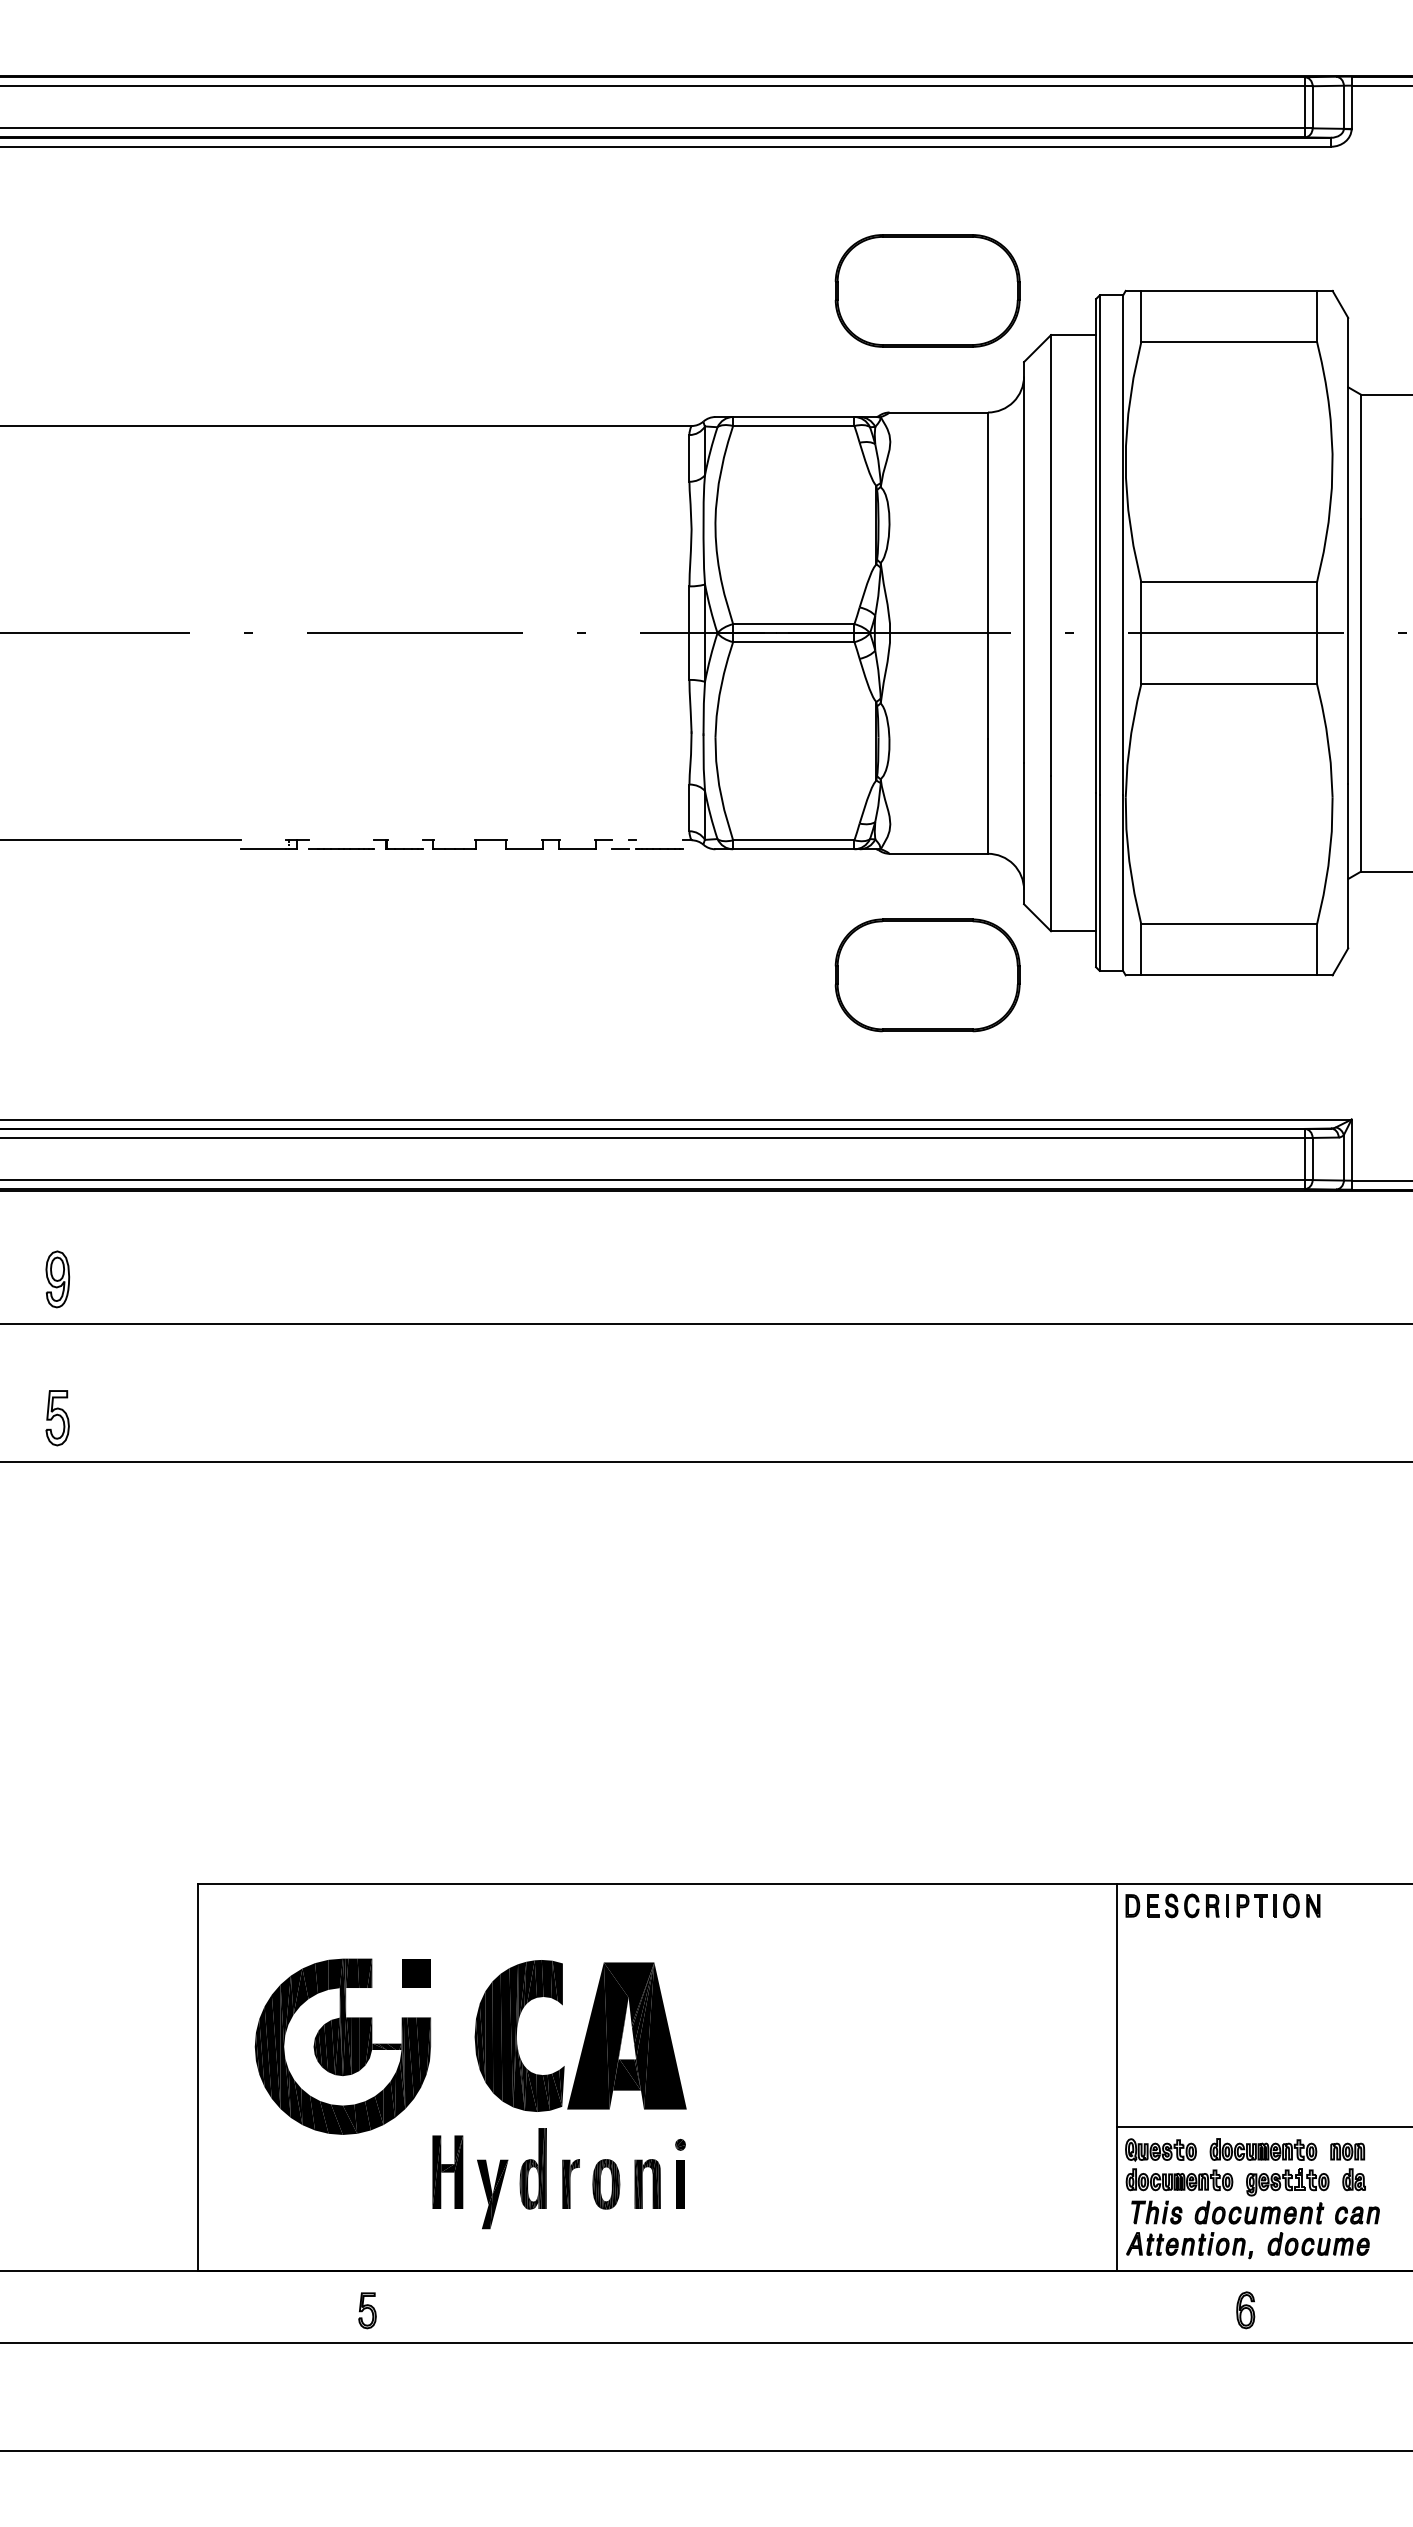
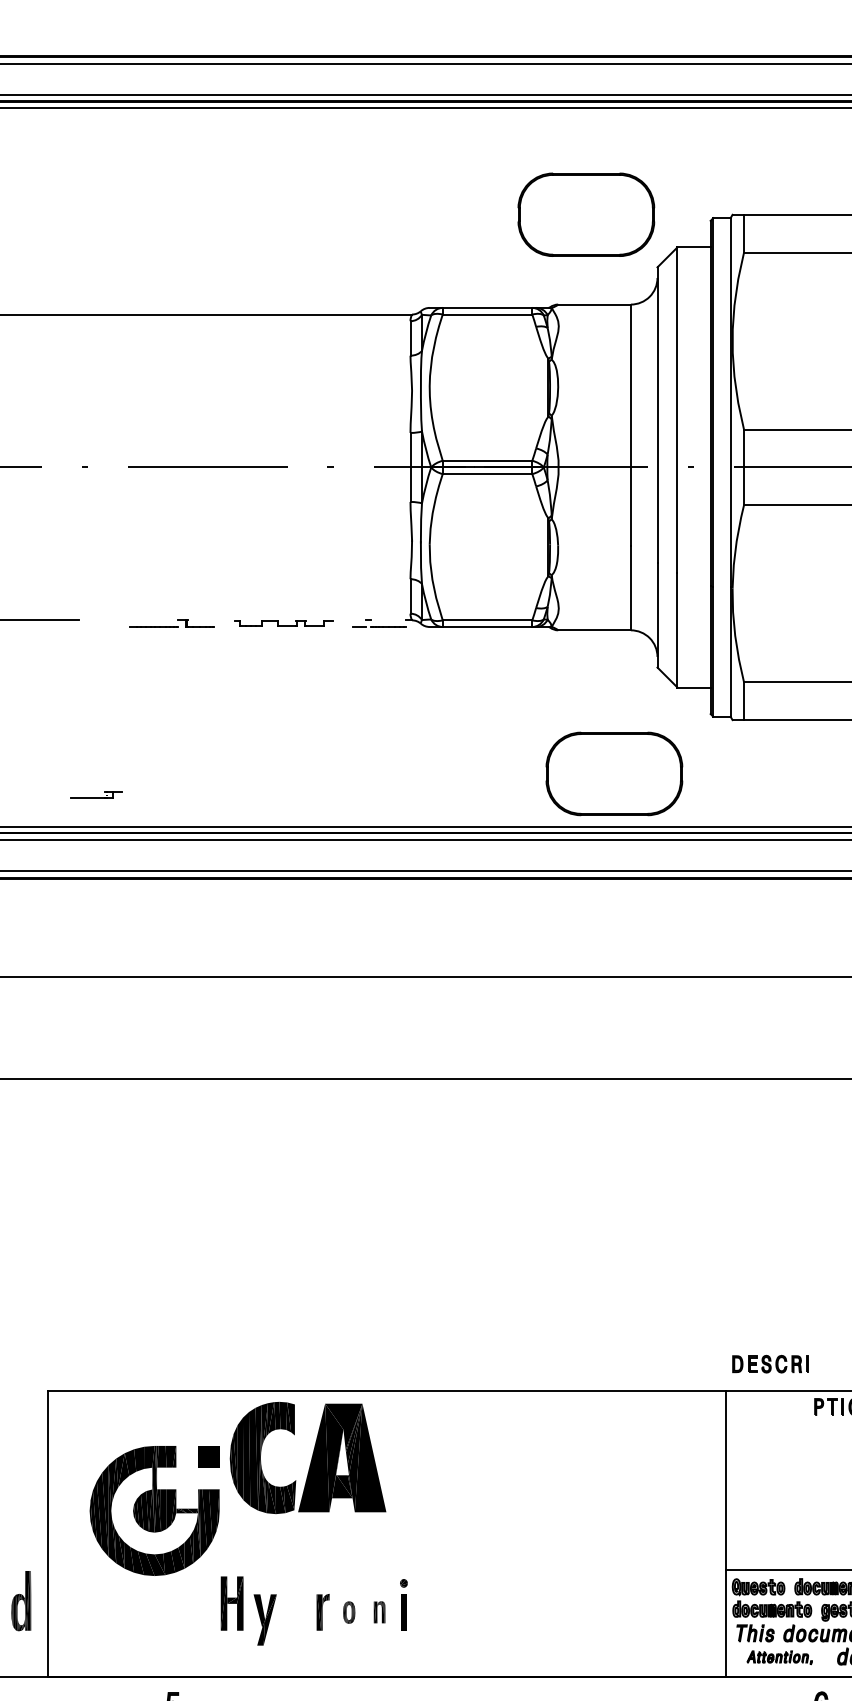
part: (274, 844) -> (96, 794), moved
part: (517, 844) -> (283, 623), size x0.7
part: (927, 975) -> (614, 774), moved
part: (1176, 1905) -> (770, 1363), moved
part: (580, 2035) -> (307, 1457), moved
part: (532, 2168) -> (20, 1600), moved
part: (647, 2183) -> (379, 1611), size x0.6
part: (606, 2184) -> (349, 1612), size x0.6
part: (1189, 2245) -> (779, 1657), size x0.7

